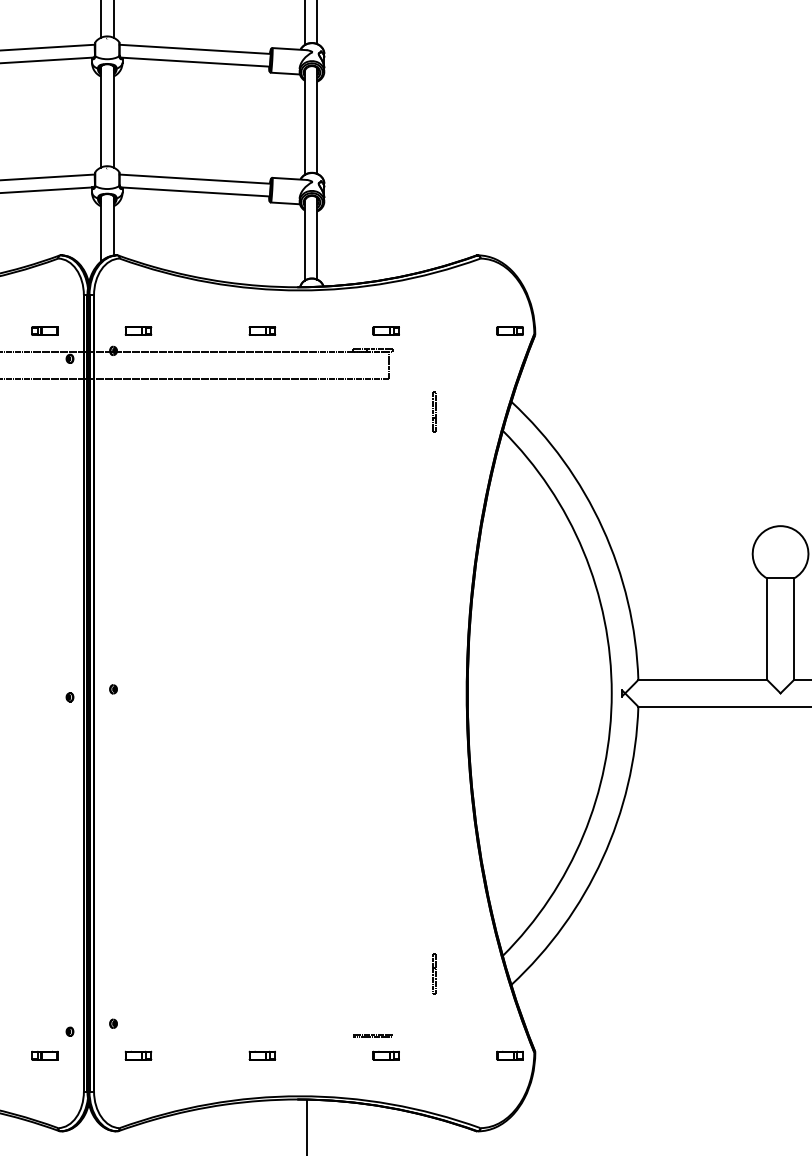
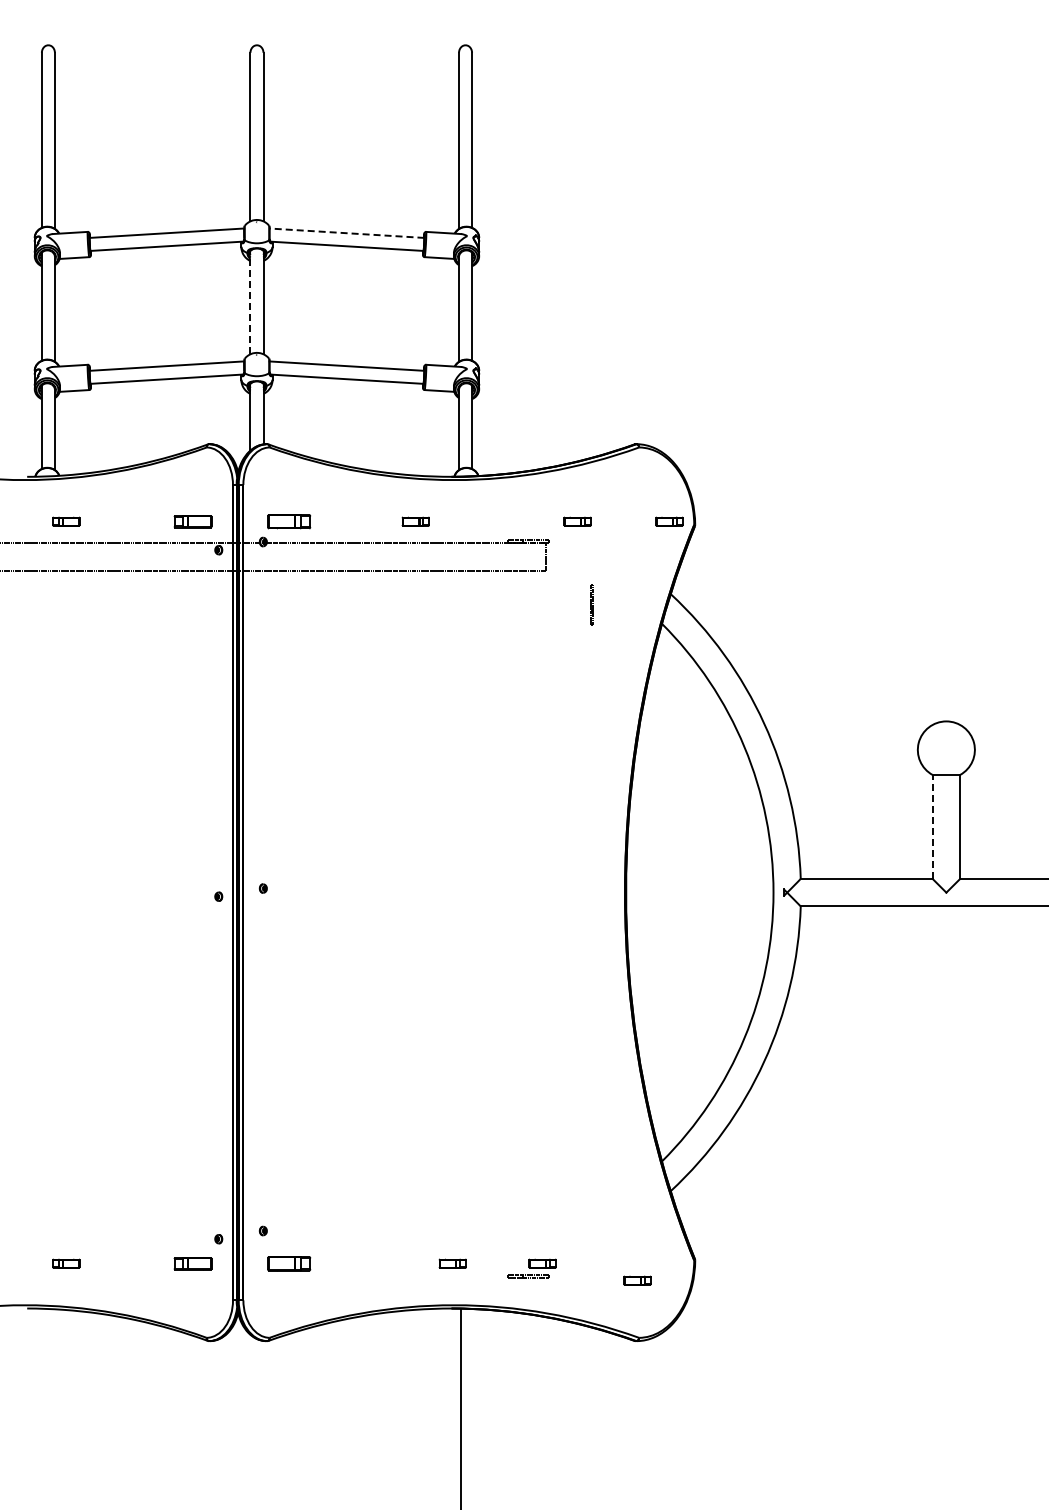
line: (195, 49) -> (347, 233), solid -> dashed
line: (100, 117) -> (250, 302), solid -> dashed
part: (45, 330) -> (193, 521), size x1.4
part: (138, 330) -> (288, 521), size x1.6
part: (386, 330) -> (577, 521), moved
line: (767, 628) -> (932, 826), solid -> dashed
line: (434, 974) -> (591, 1180), removed
line: (372, 1035) -> (528, 1275), moved
part: (45, 1055) -> (193, 1263), size x1.4
part: (138, 1055) -> (288, 1263), size x1.6
part: (262, 1055) -> (452, 1263), moved
part: (510, 1055) -> (637, 1280), moved

